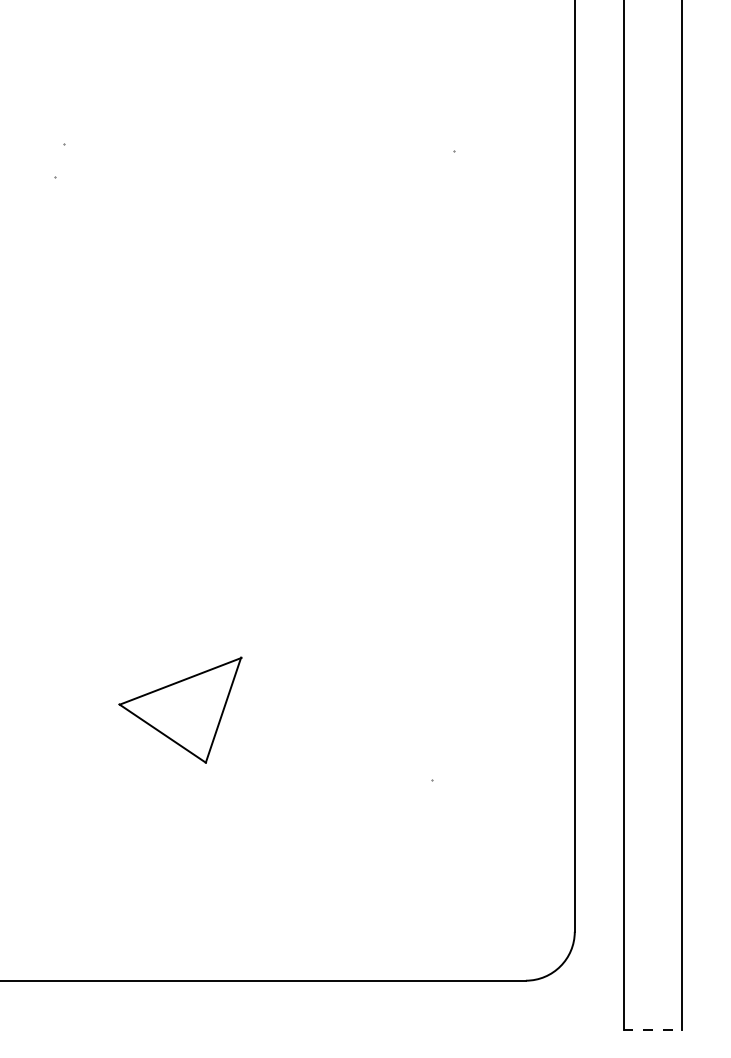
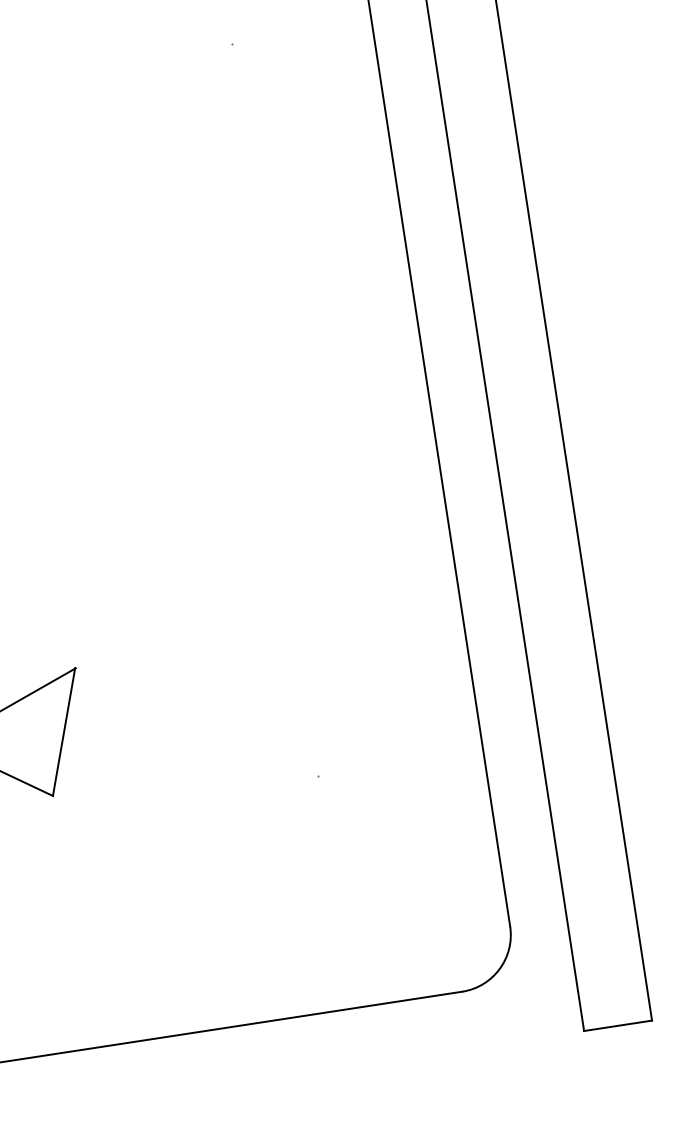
line: (653, 1029) -> (618, 1025), dashed -> solid

